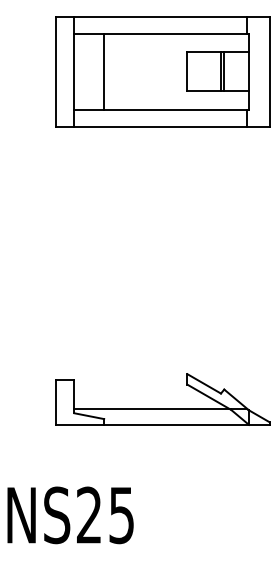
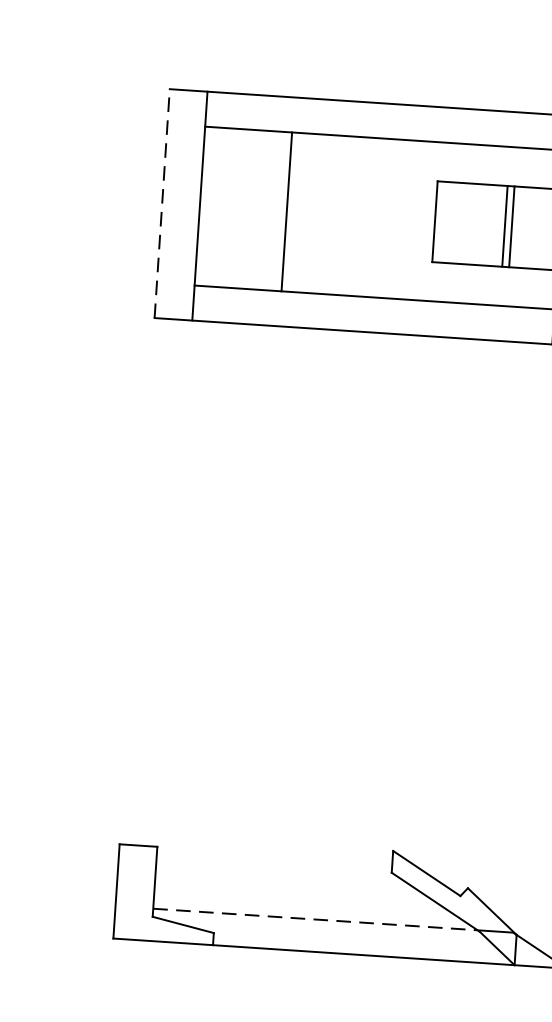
line: (56, 71) -> (162, 203), solid -> dashed
line: (104, 71) -> (287, 211), moved
line: (152, 409) -> (315, 919), solid -> dashed

